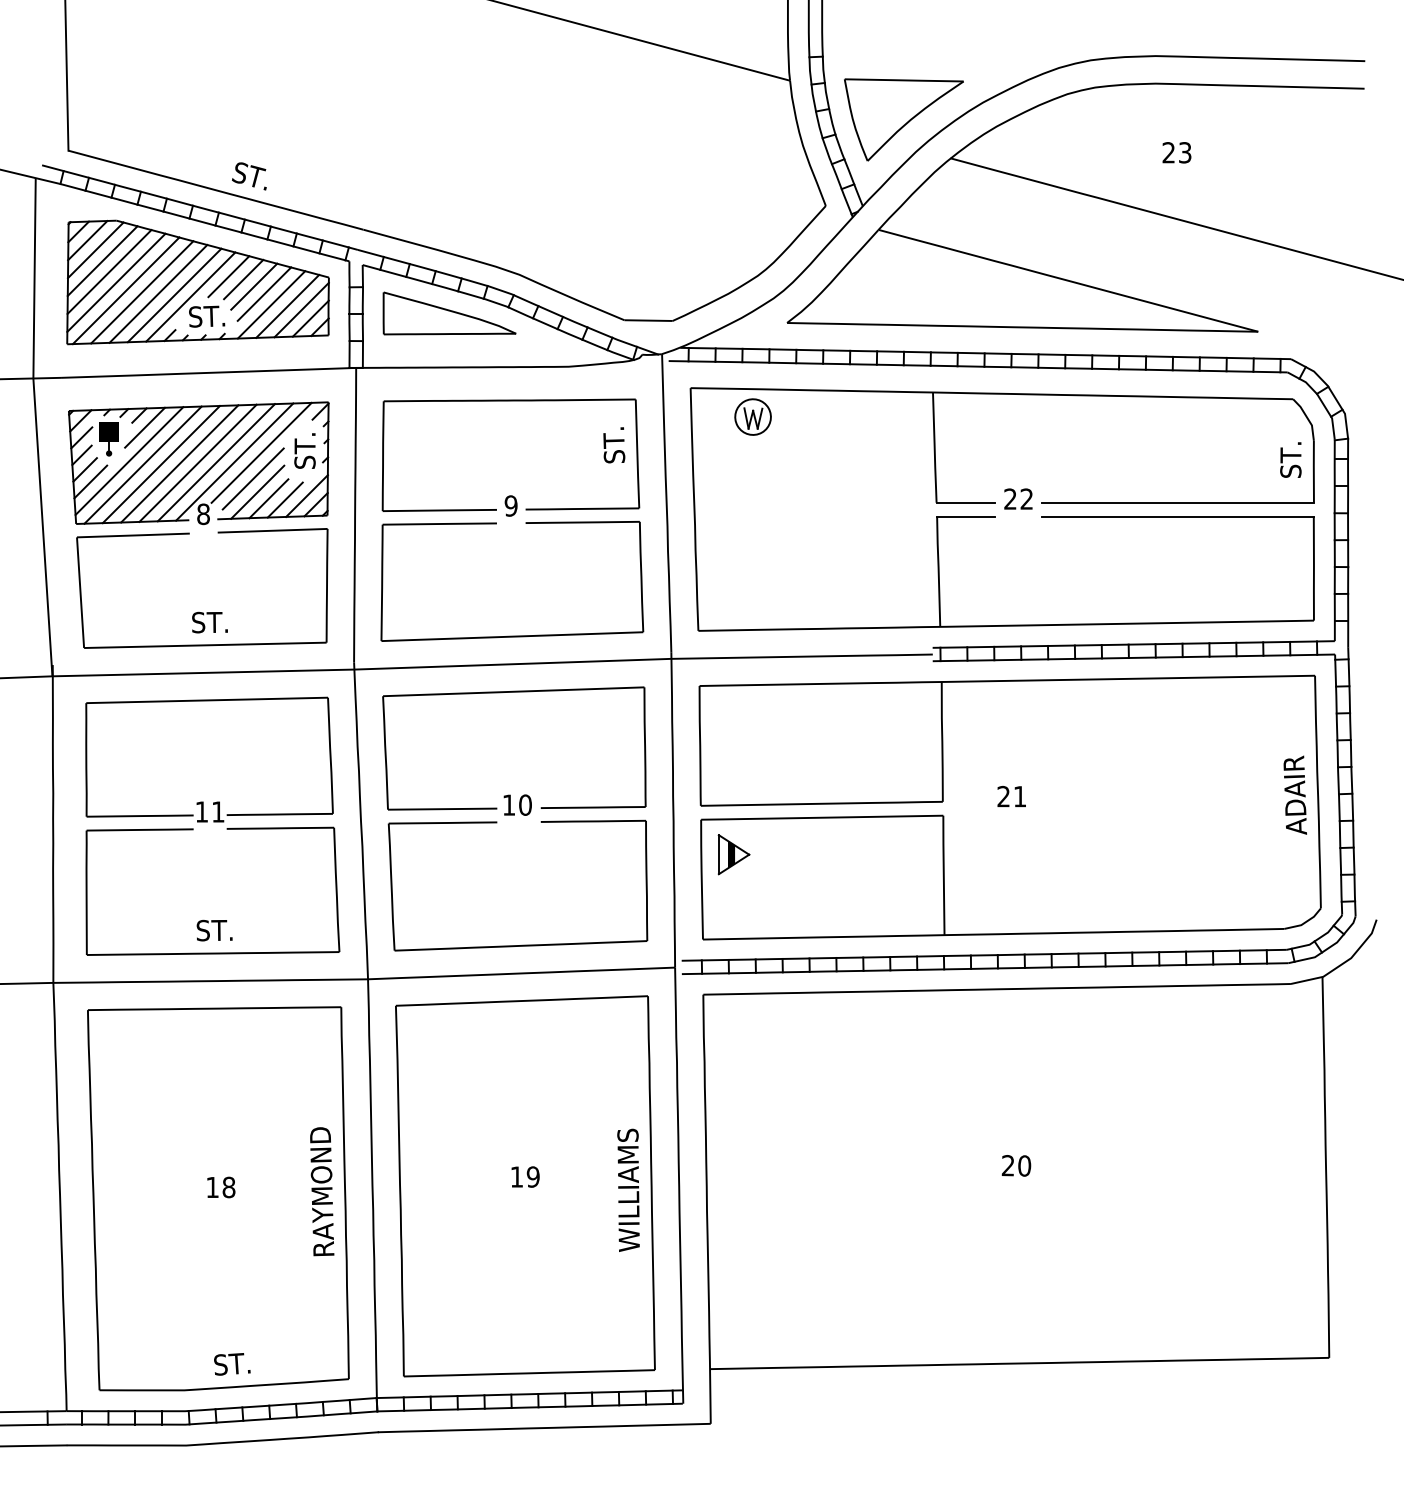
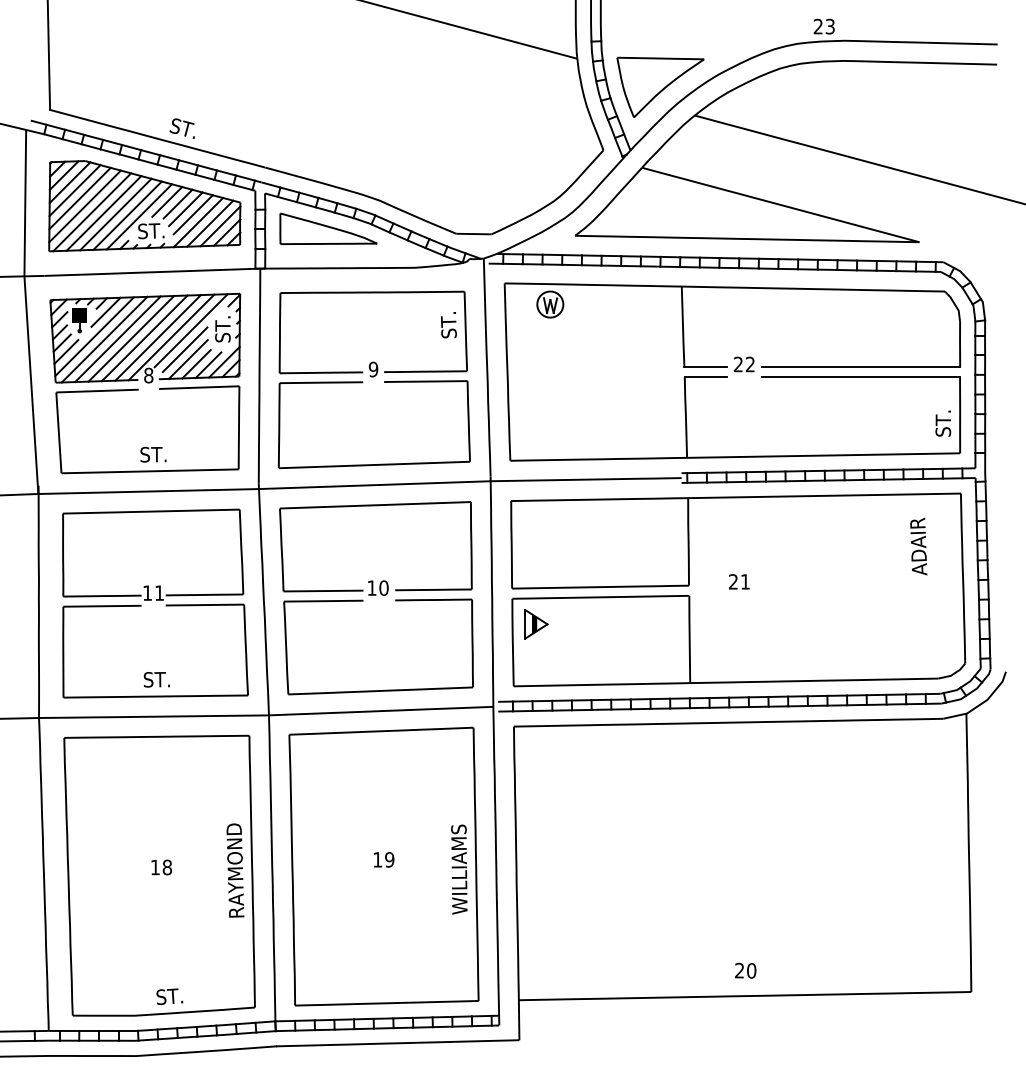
text: (1176, 152) -> (823, 26), moved
text: (1290, 459) -> (943, 423), moved
text: (1294, 794) -> (918, 546), moved
text: (1016, 1165) -> (745, 970), moved

